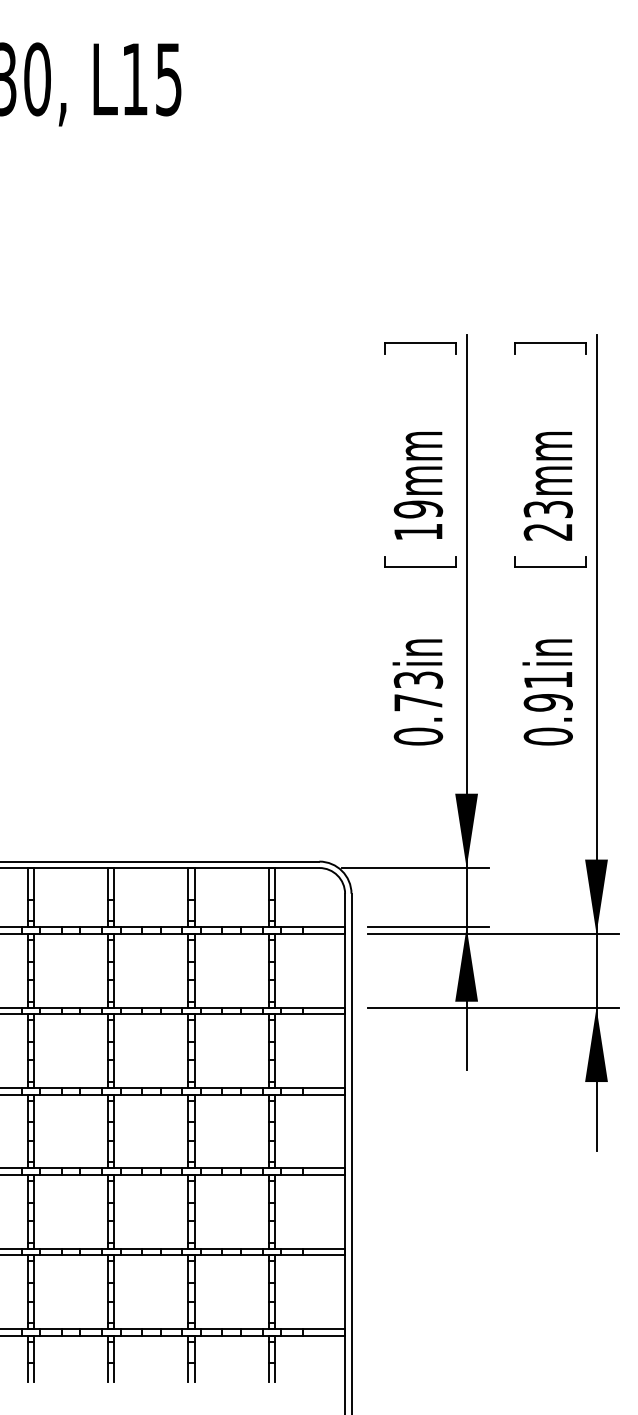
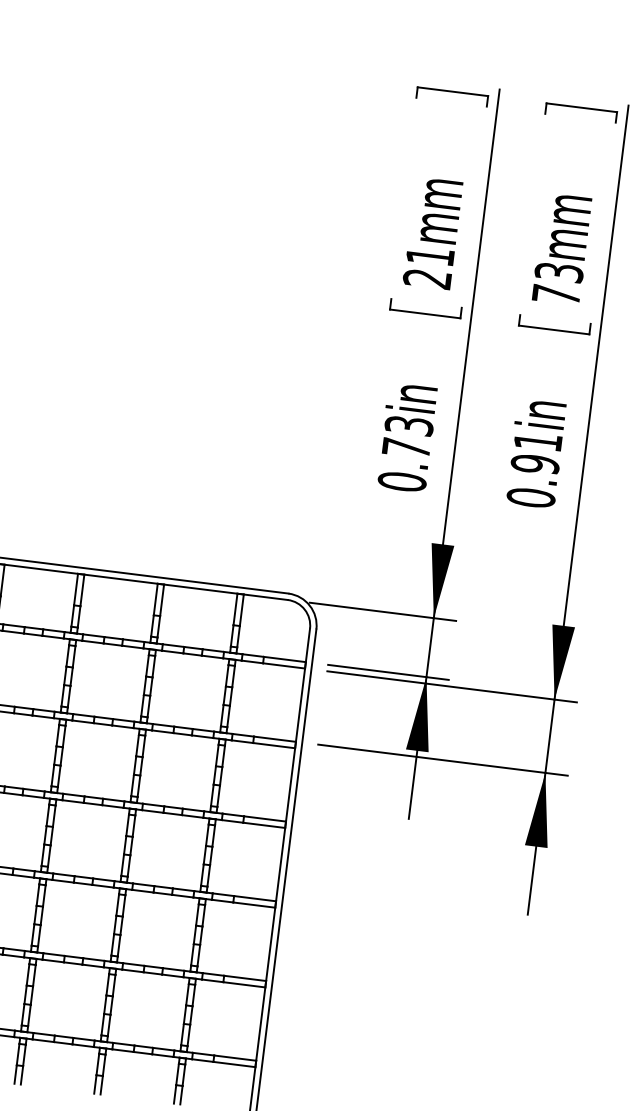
text: (418, 520) -> (429, 267), 19mm -> 21mm
text: (547, 531) -> (555, 294), 23mm -> 73mm

